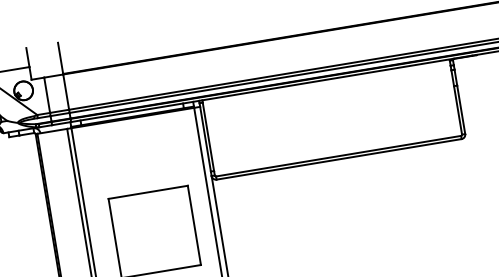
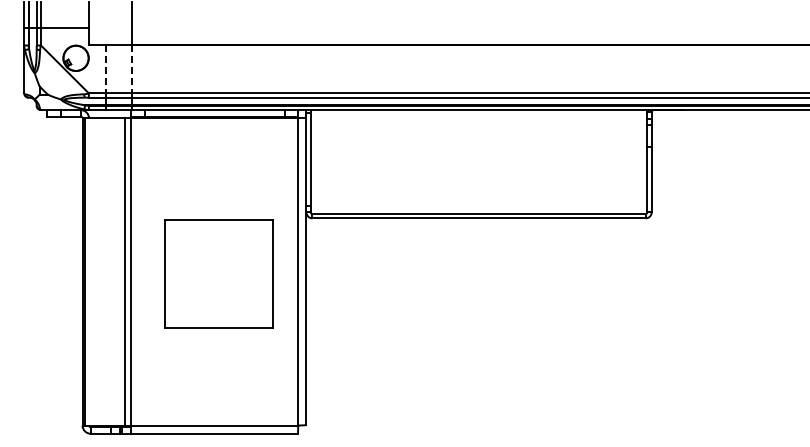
line: (66, 92) -> (132, 69), solid -> dashed
line: (47, 95) -> (106, 69), solid -> dashed

